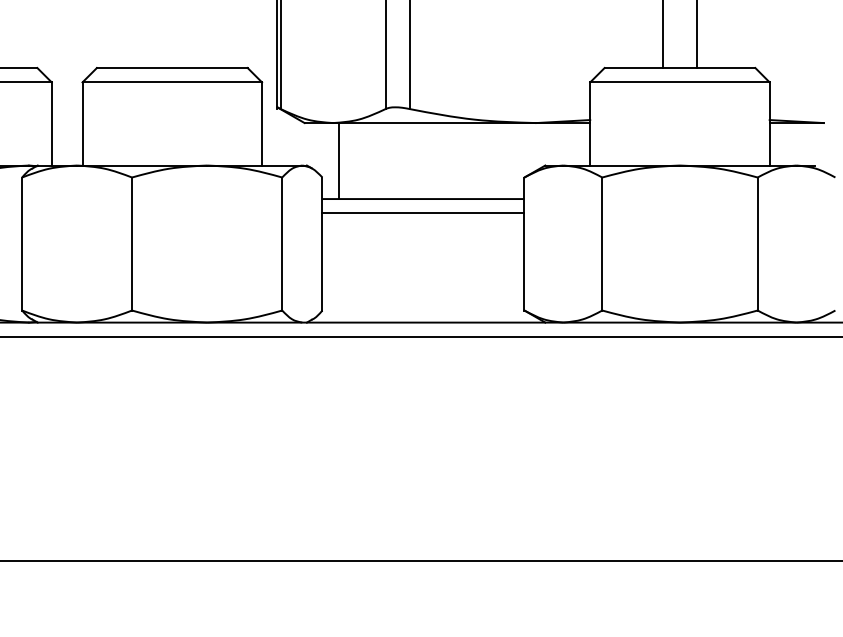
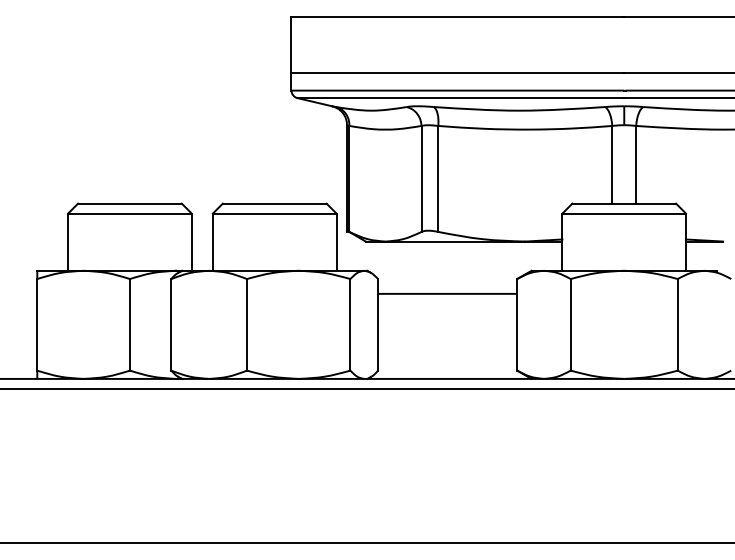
line: (338, 160) -> (389, 267), removed
line: (423, 213) -> (447, 303), removed

